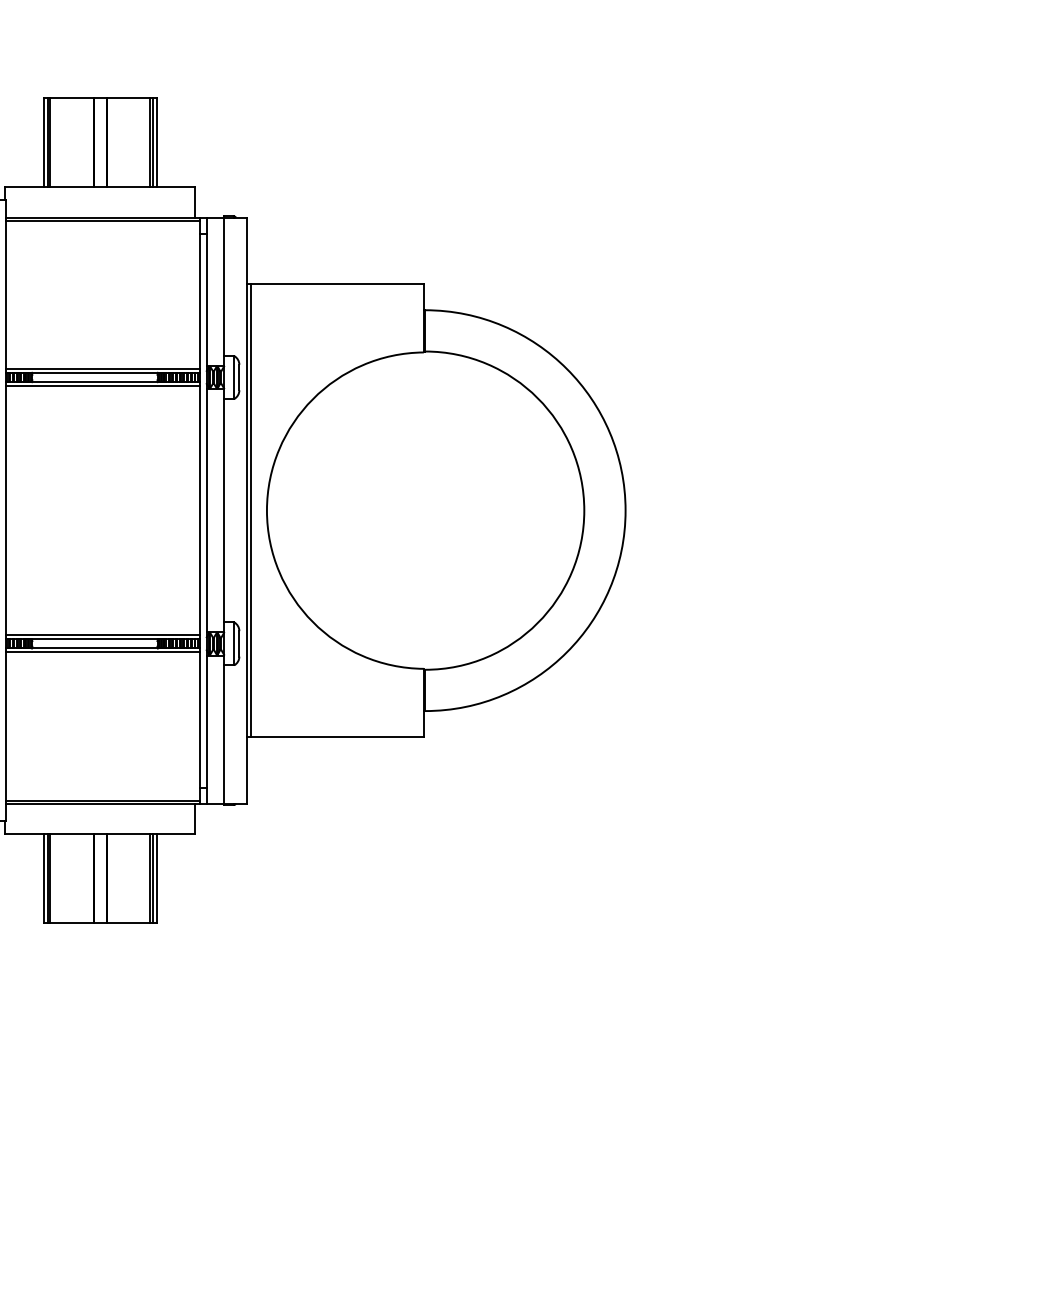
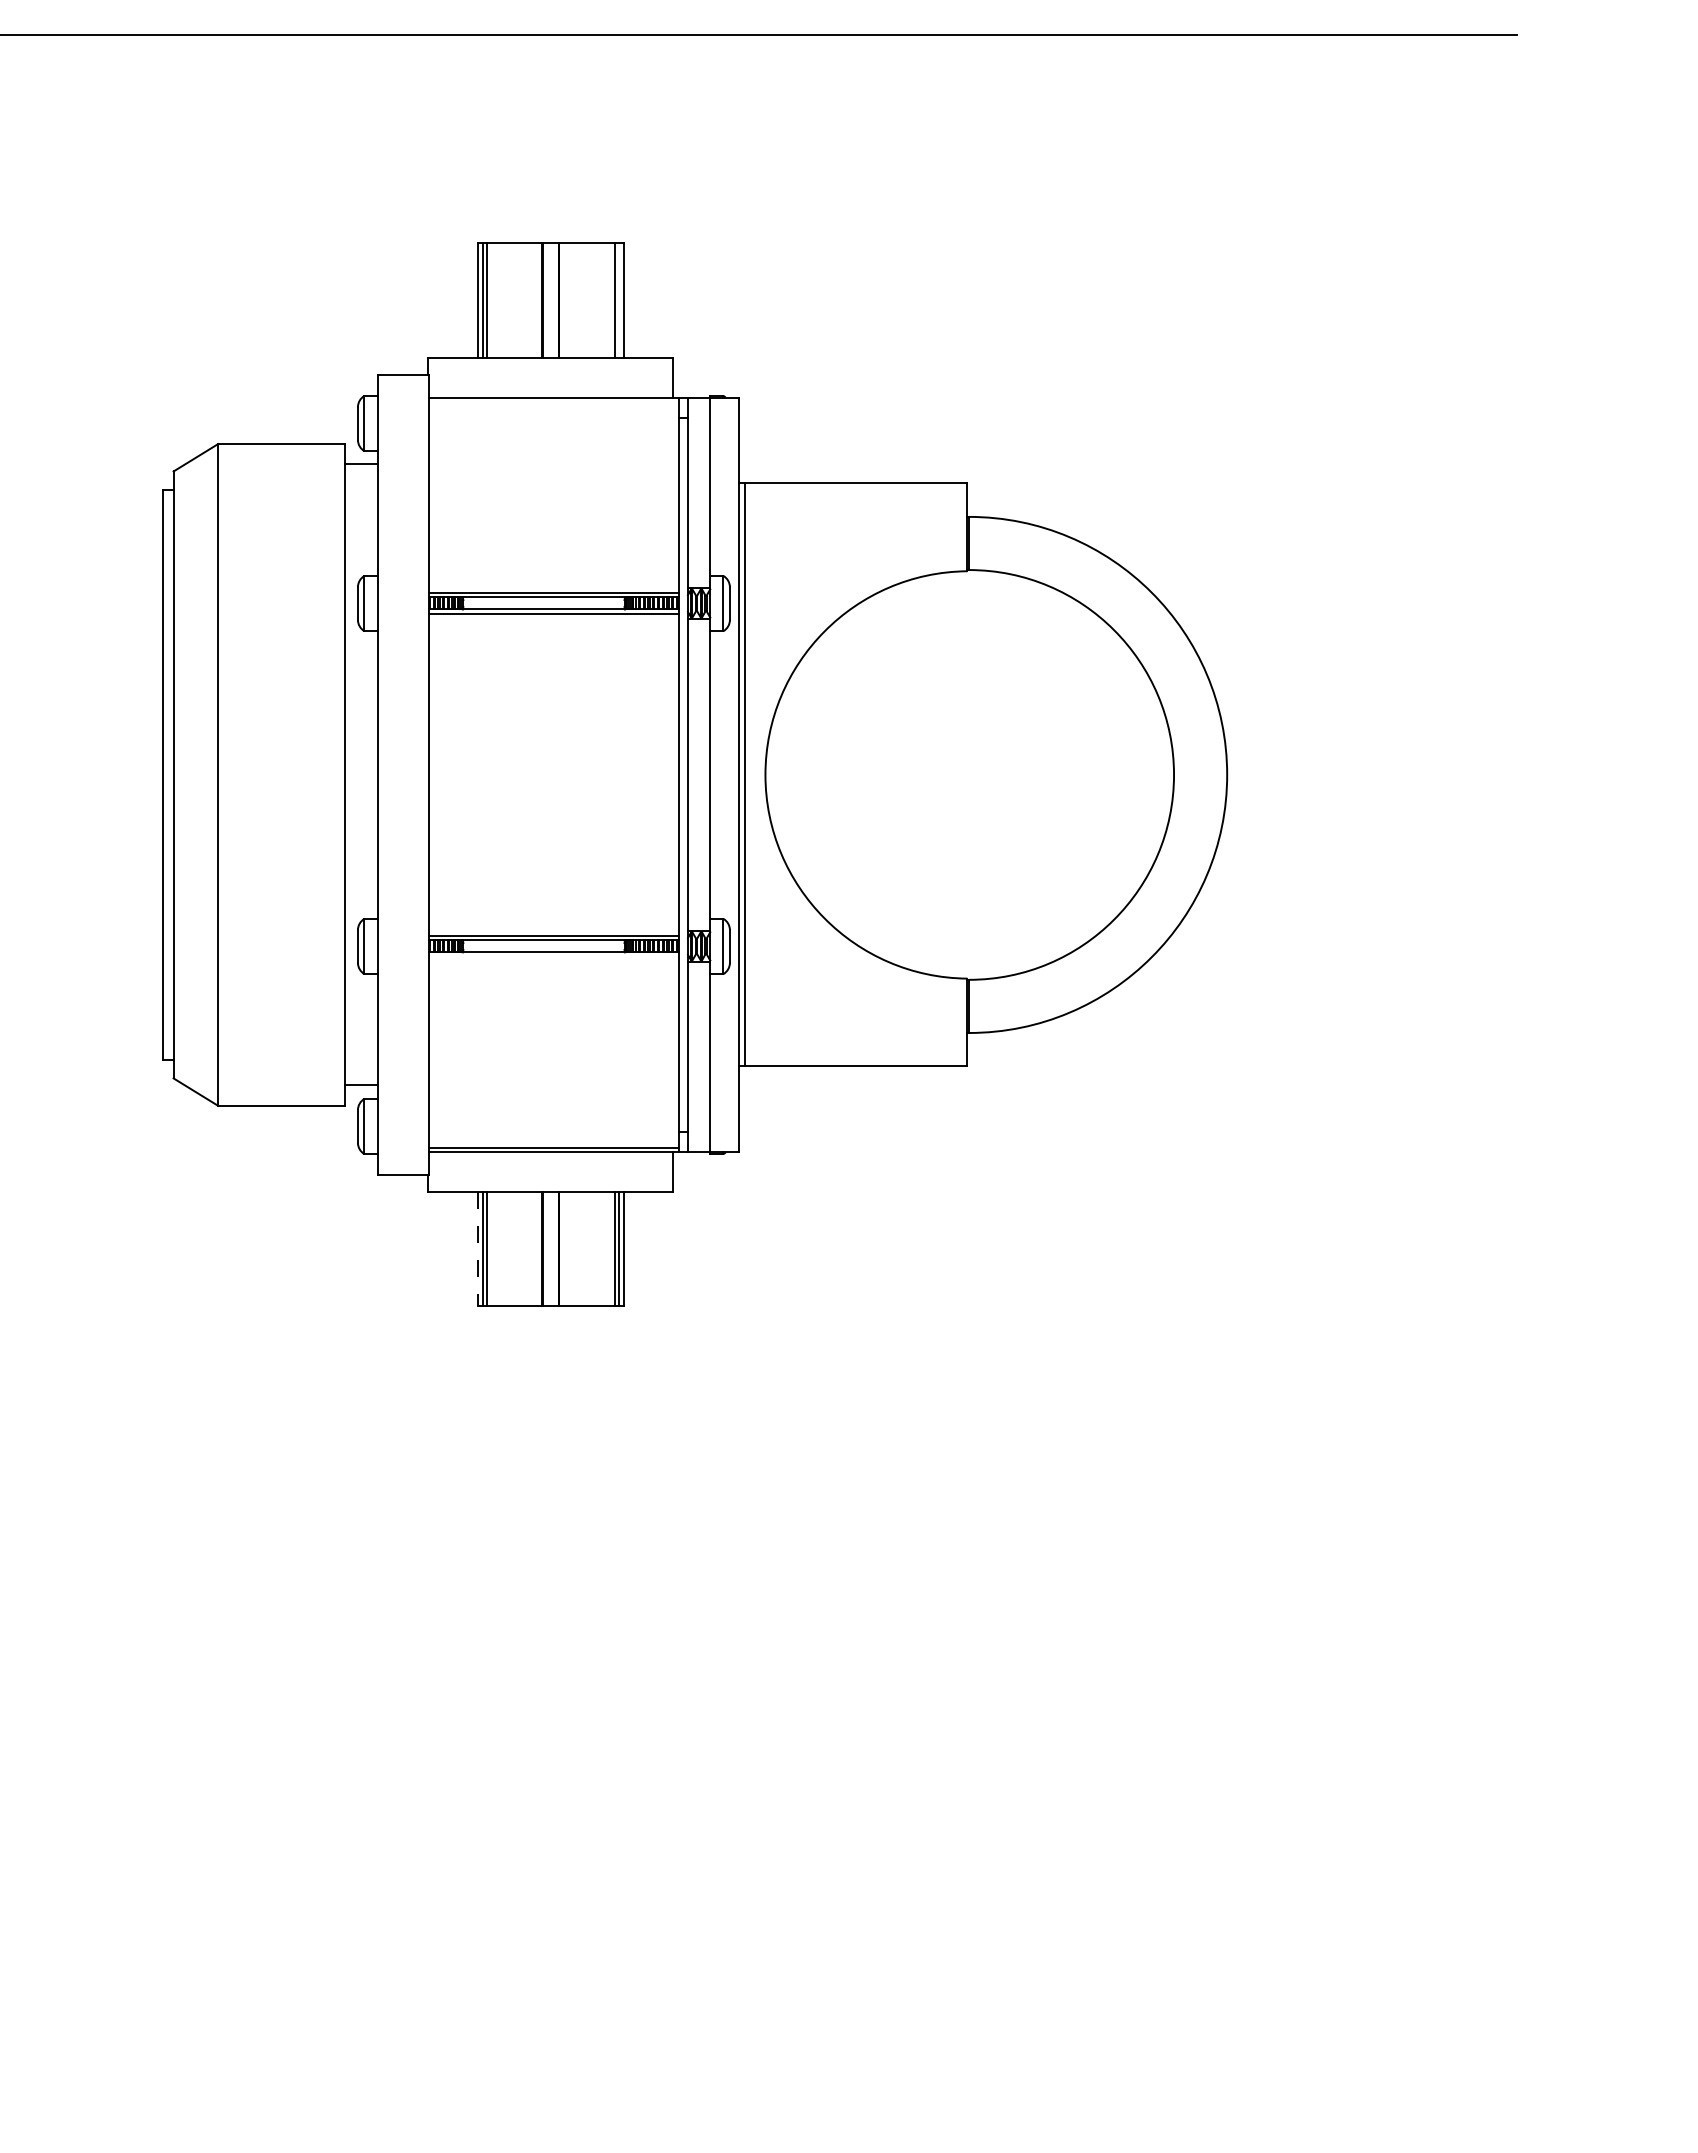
line: (152, 142) -> (618, 300), removed
line: (103, 220) -> (554, 401), removed
line: (103, 652) -> (554, 957), removed
line: (43, 879) -> (477, 1249), solid -> dashed

